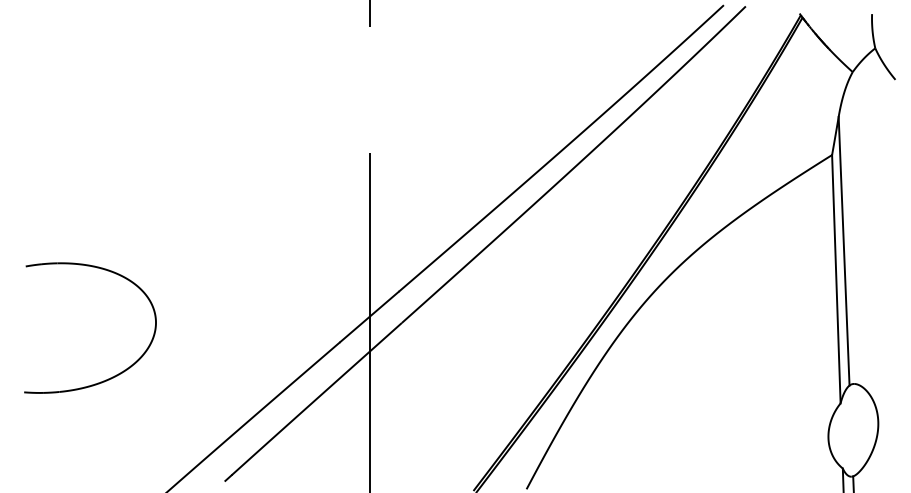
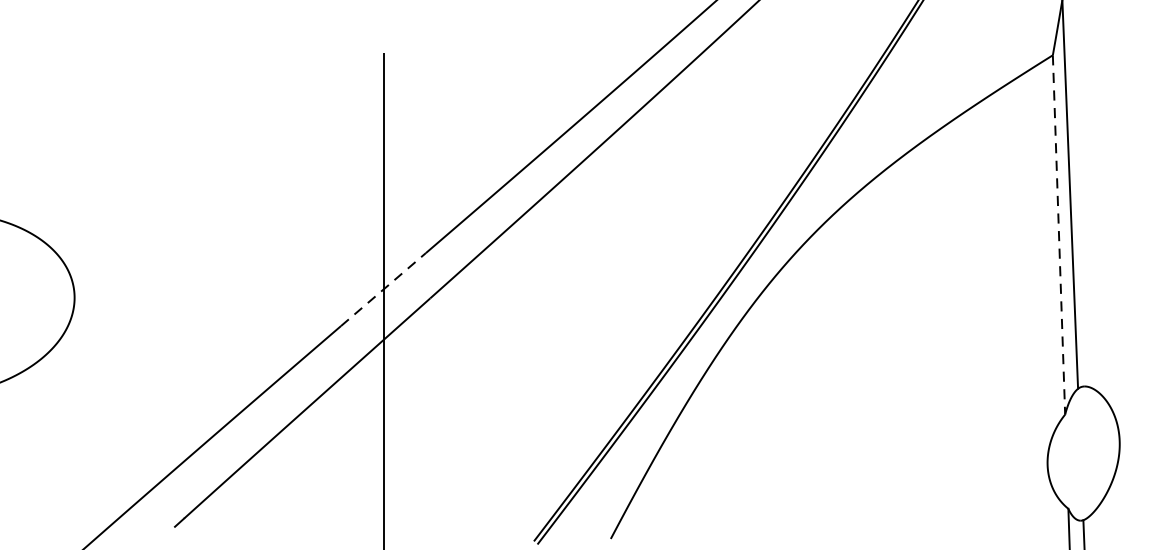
line: (836, 279) -> (1059, 235), solid -> dashed
line: (369, 316) -> (383, 288), solid -> dashed

